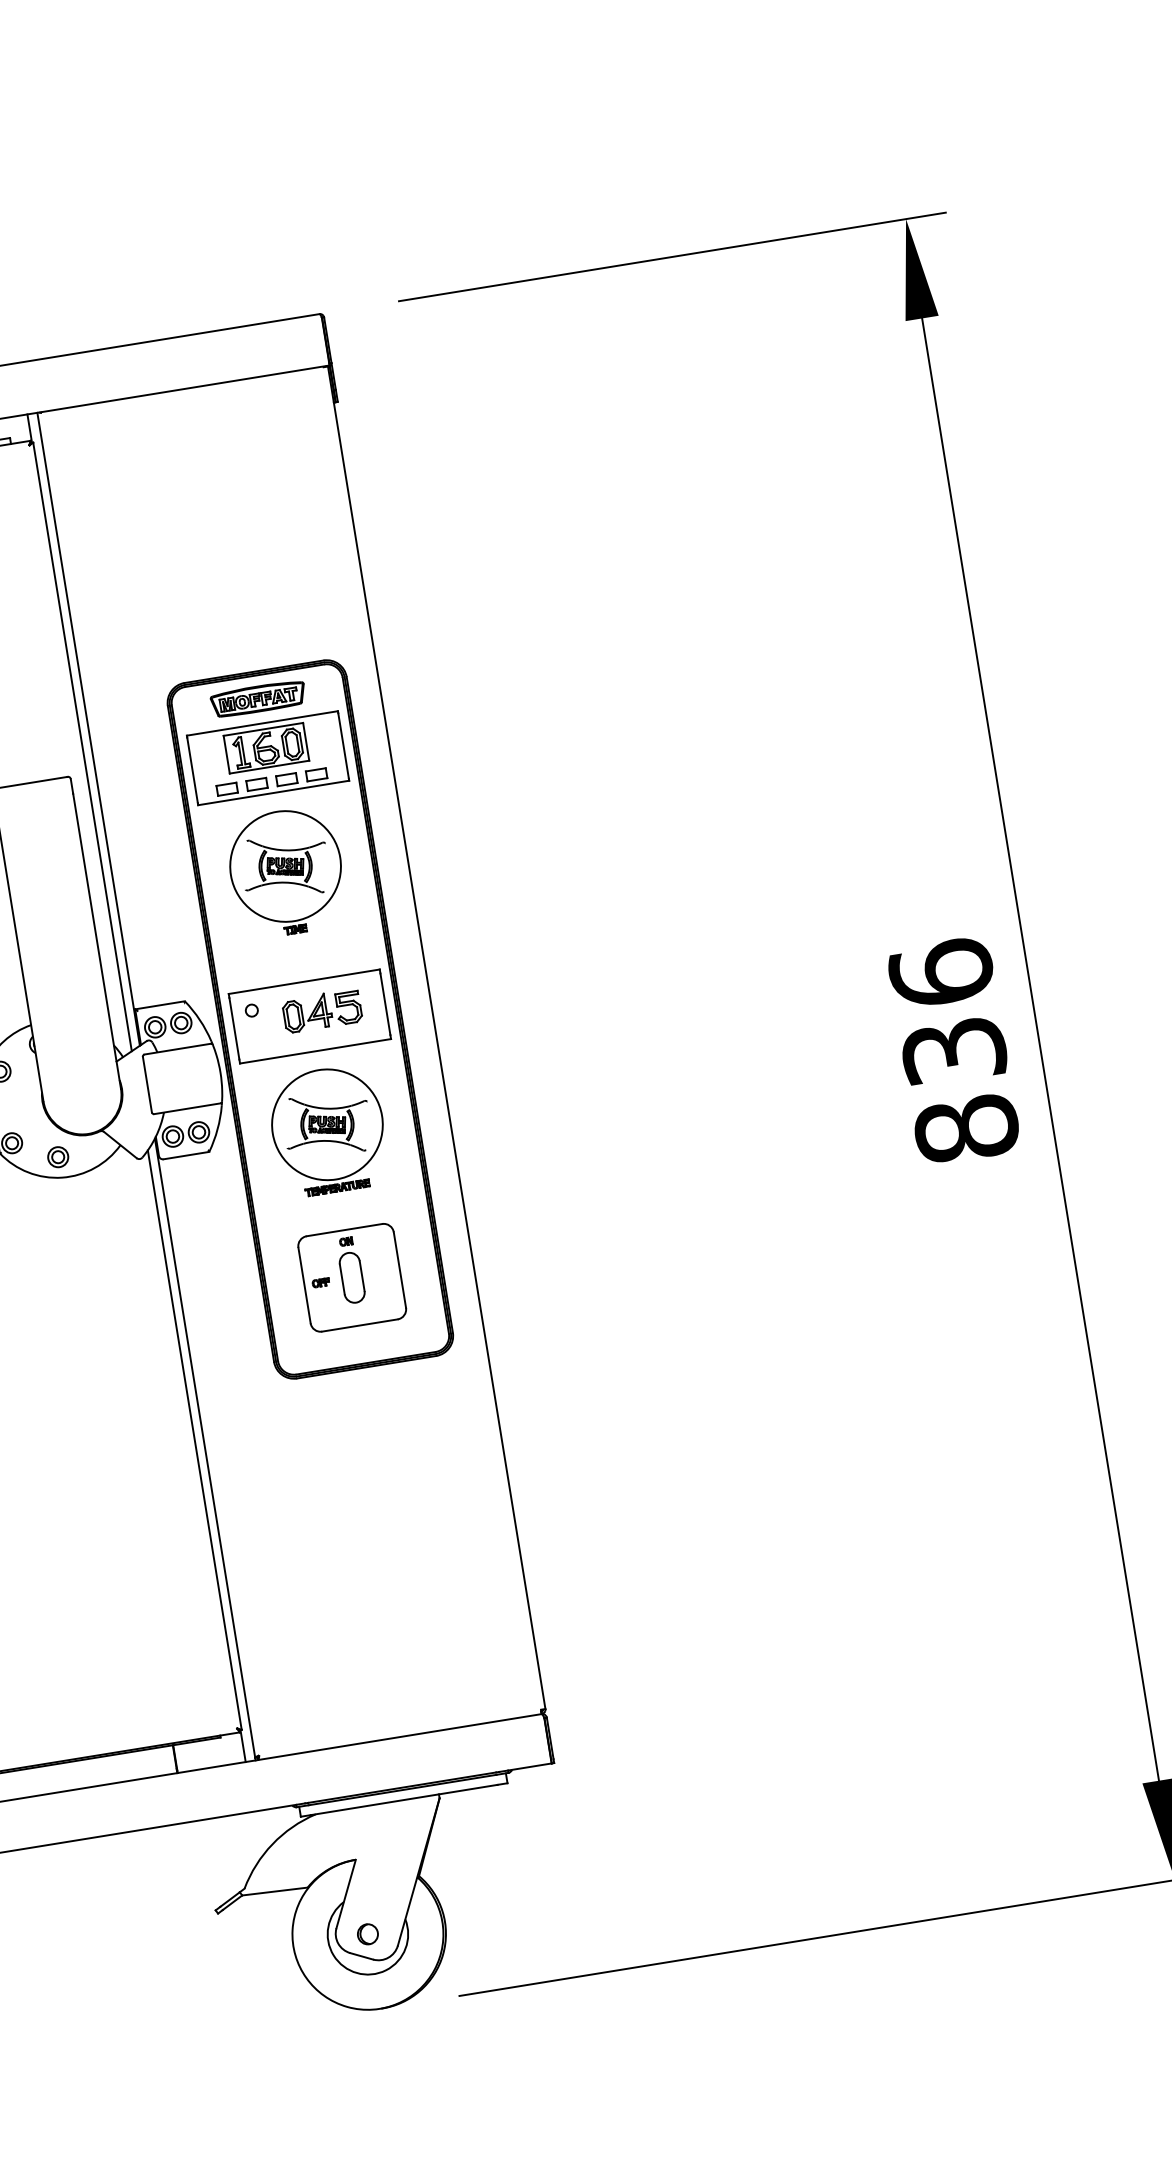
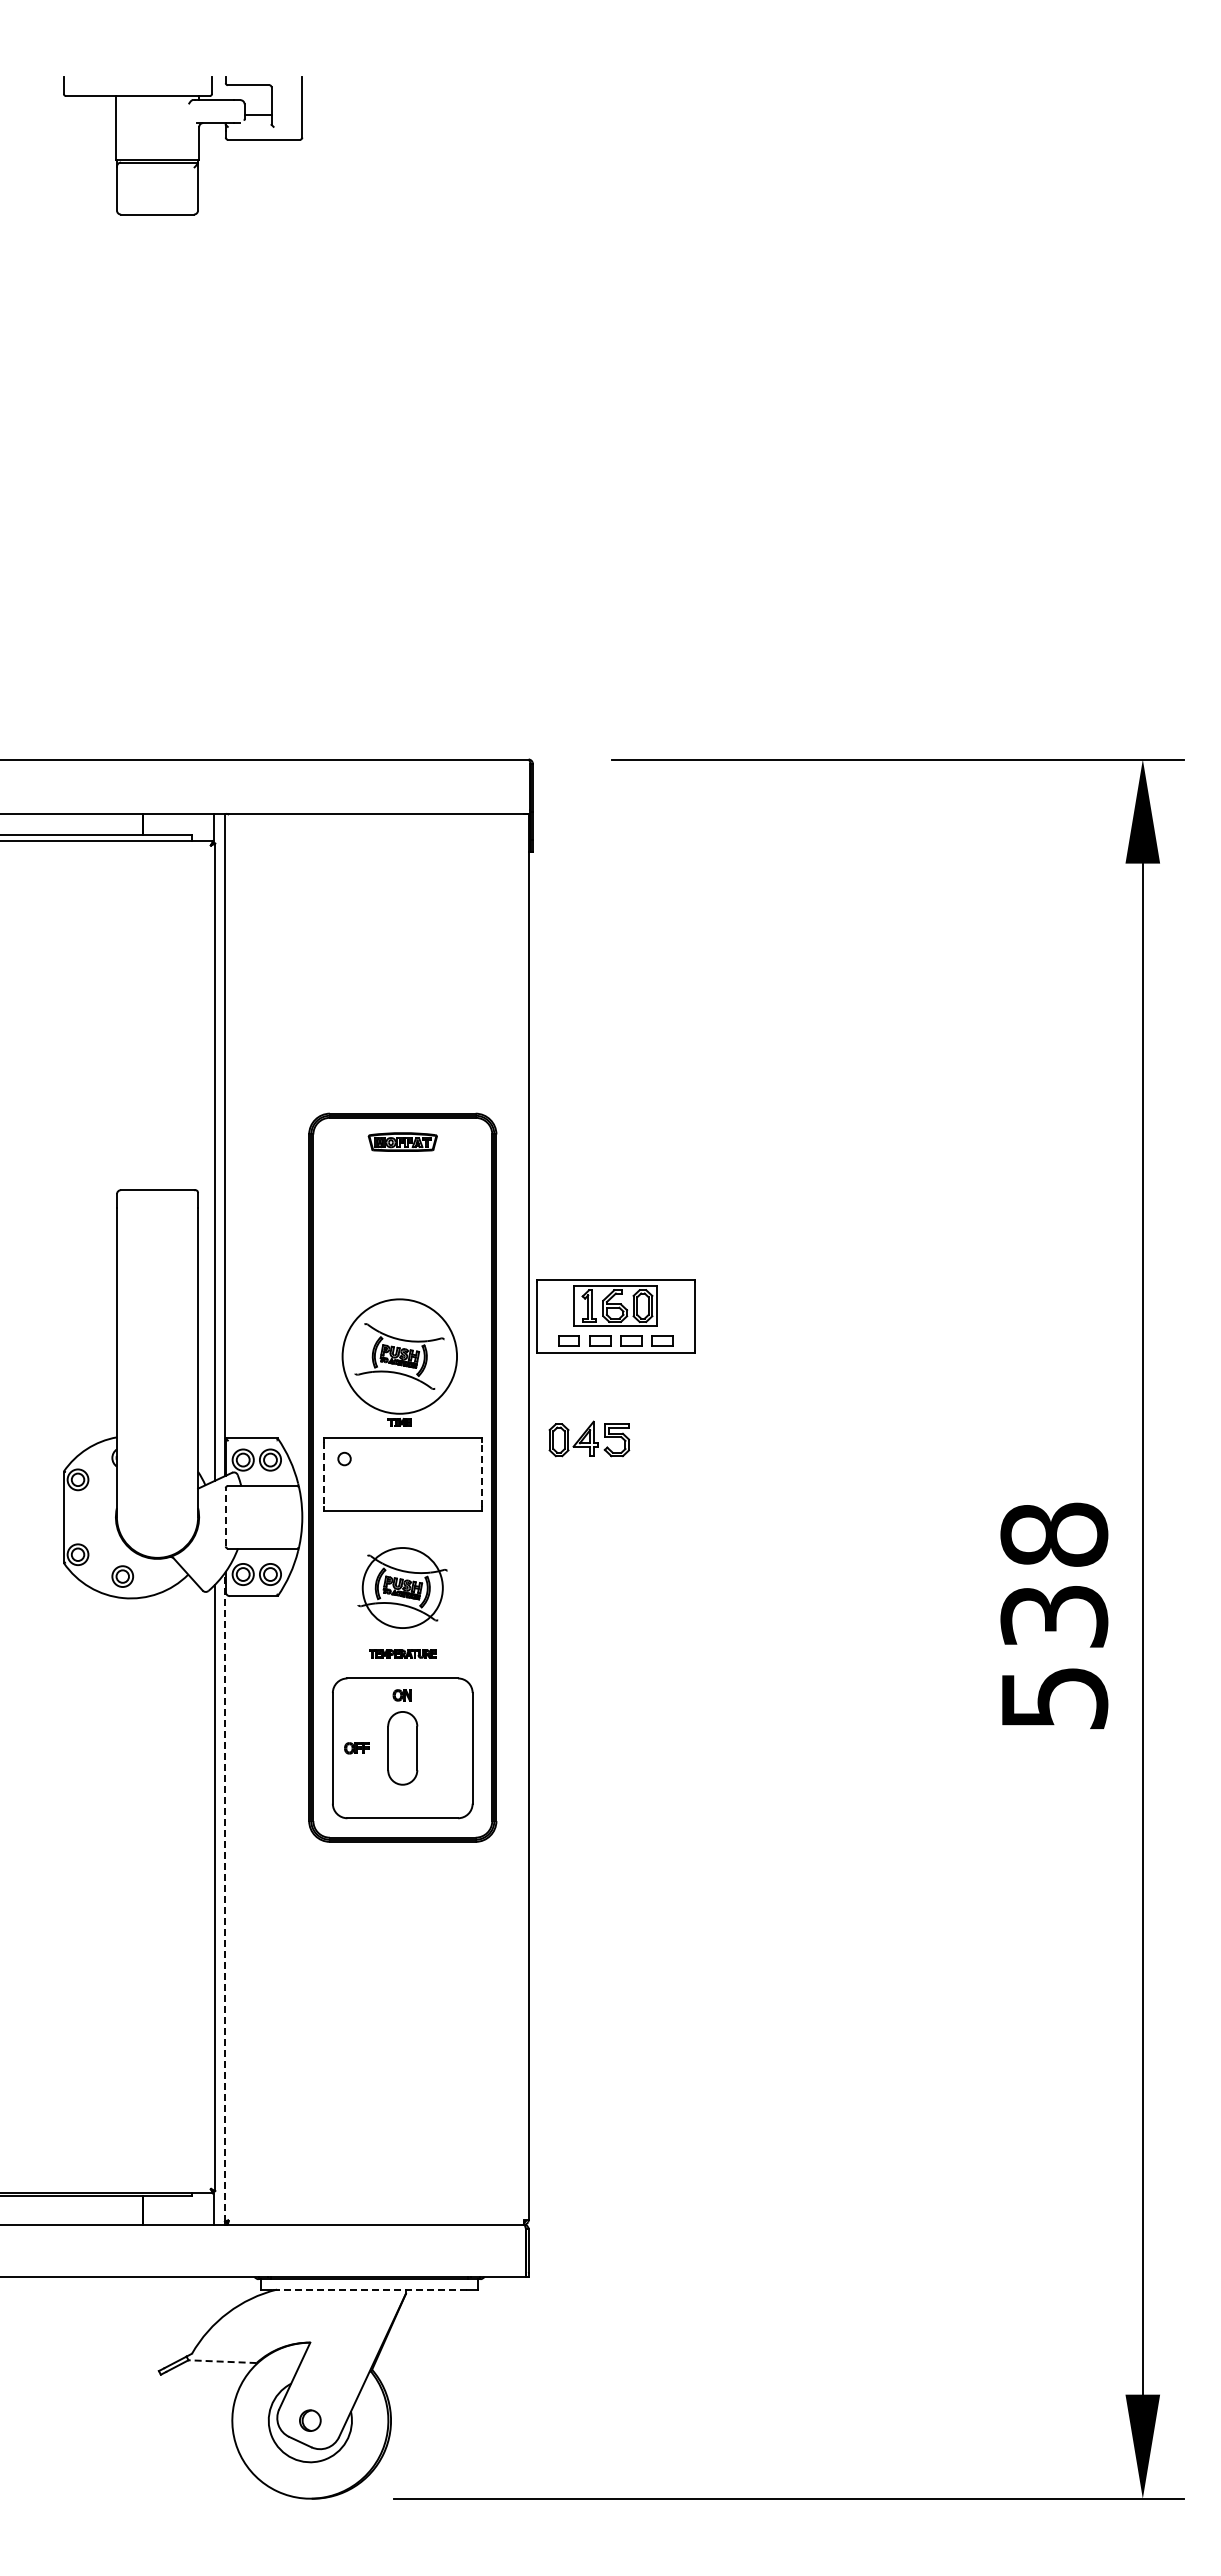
part: (258, 698) -> (402, 1141), size x0.7
part: (267, 758) -> (615, 1316), moved
part: (286, 872) -> (399, 1362), moved
line: (385, 1004) -> (481, 1474), solid -> dashed
part: (322, 1010) -> (589, 1438), moved
line: (234, 1029) -> (323, 1475), solid -> dashed
text: (954, 1051) -> (1054, 1616), 836 -> 538
line: (147, 1083) -> (225, 1516), solid -> dashed
circle: (327, 1124) -> (402, 1587), size x0.7
part: (351, 1277) -> (402, 1747), size x1.4
line: (205, 1447) -> (224, 1897), solid -> dashed
line: (404, 1799) -> (369, 2289), solid -> dashed
line: (274, 1891) -> (222, 2361), solid -> dashed

